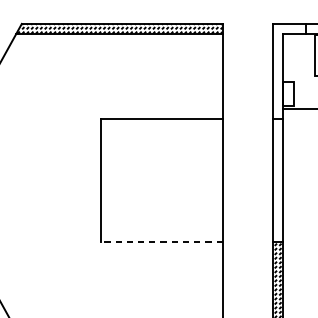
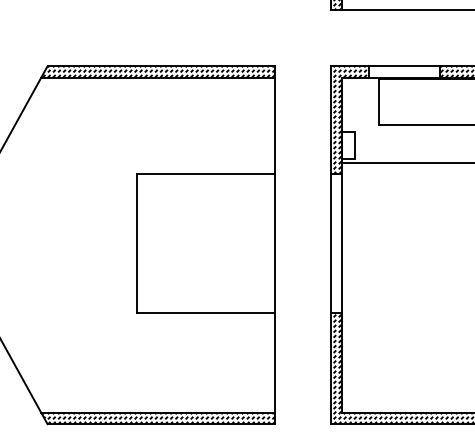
hatch: (287, 71) -> (348, 120), added
line: (162, 242) -> (206, 313), dashed -> solid

